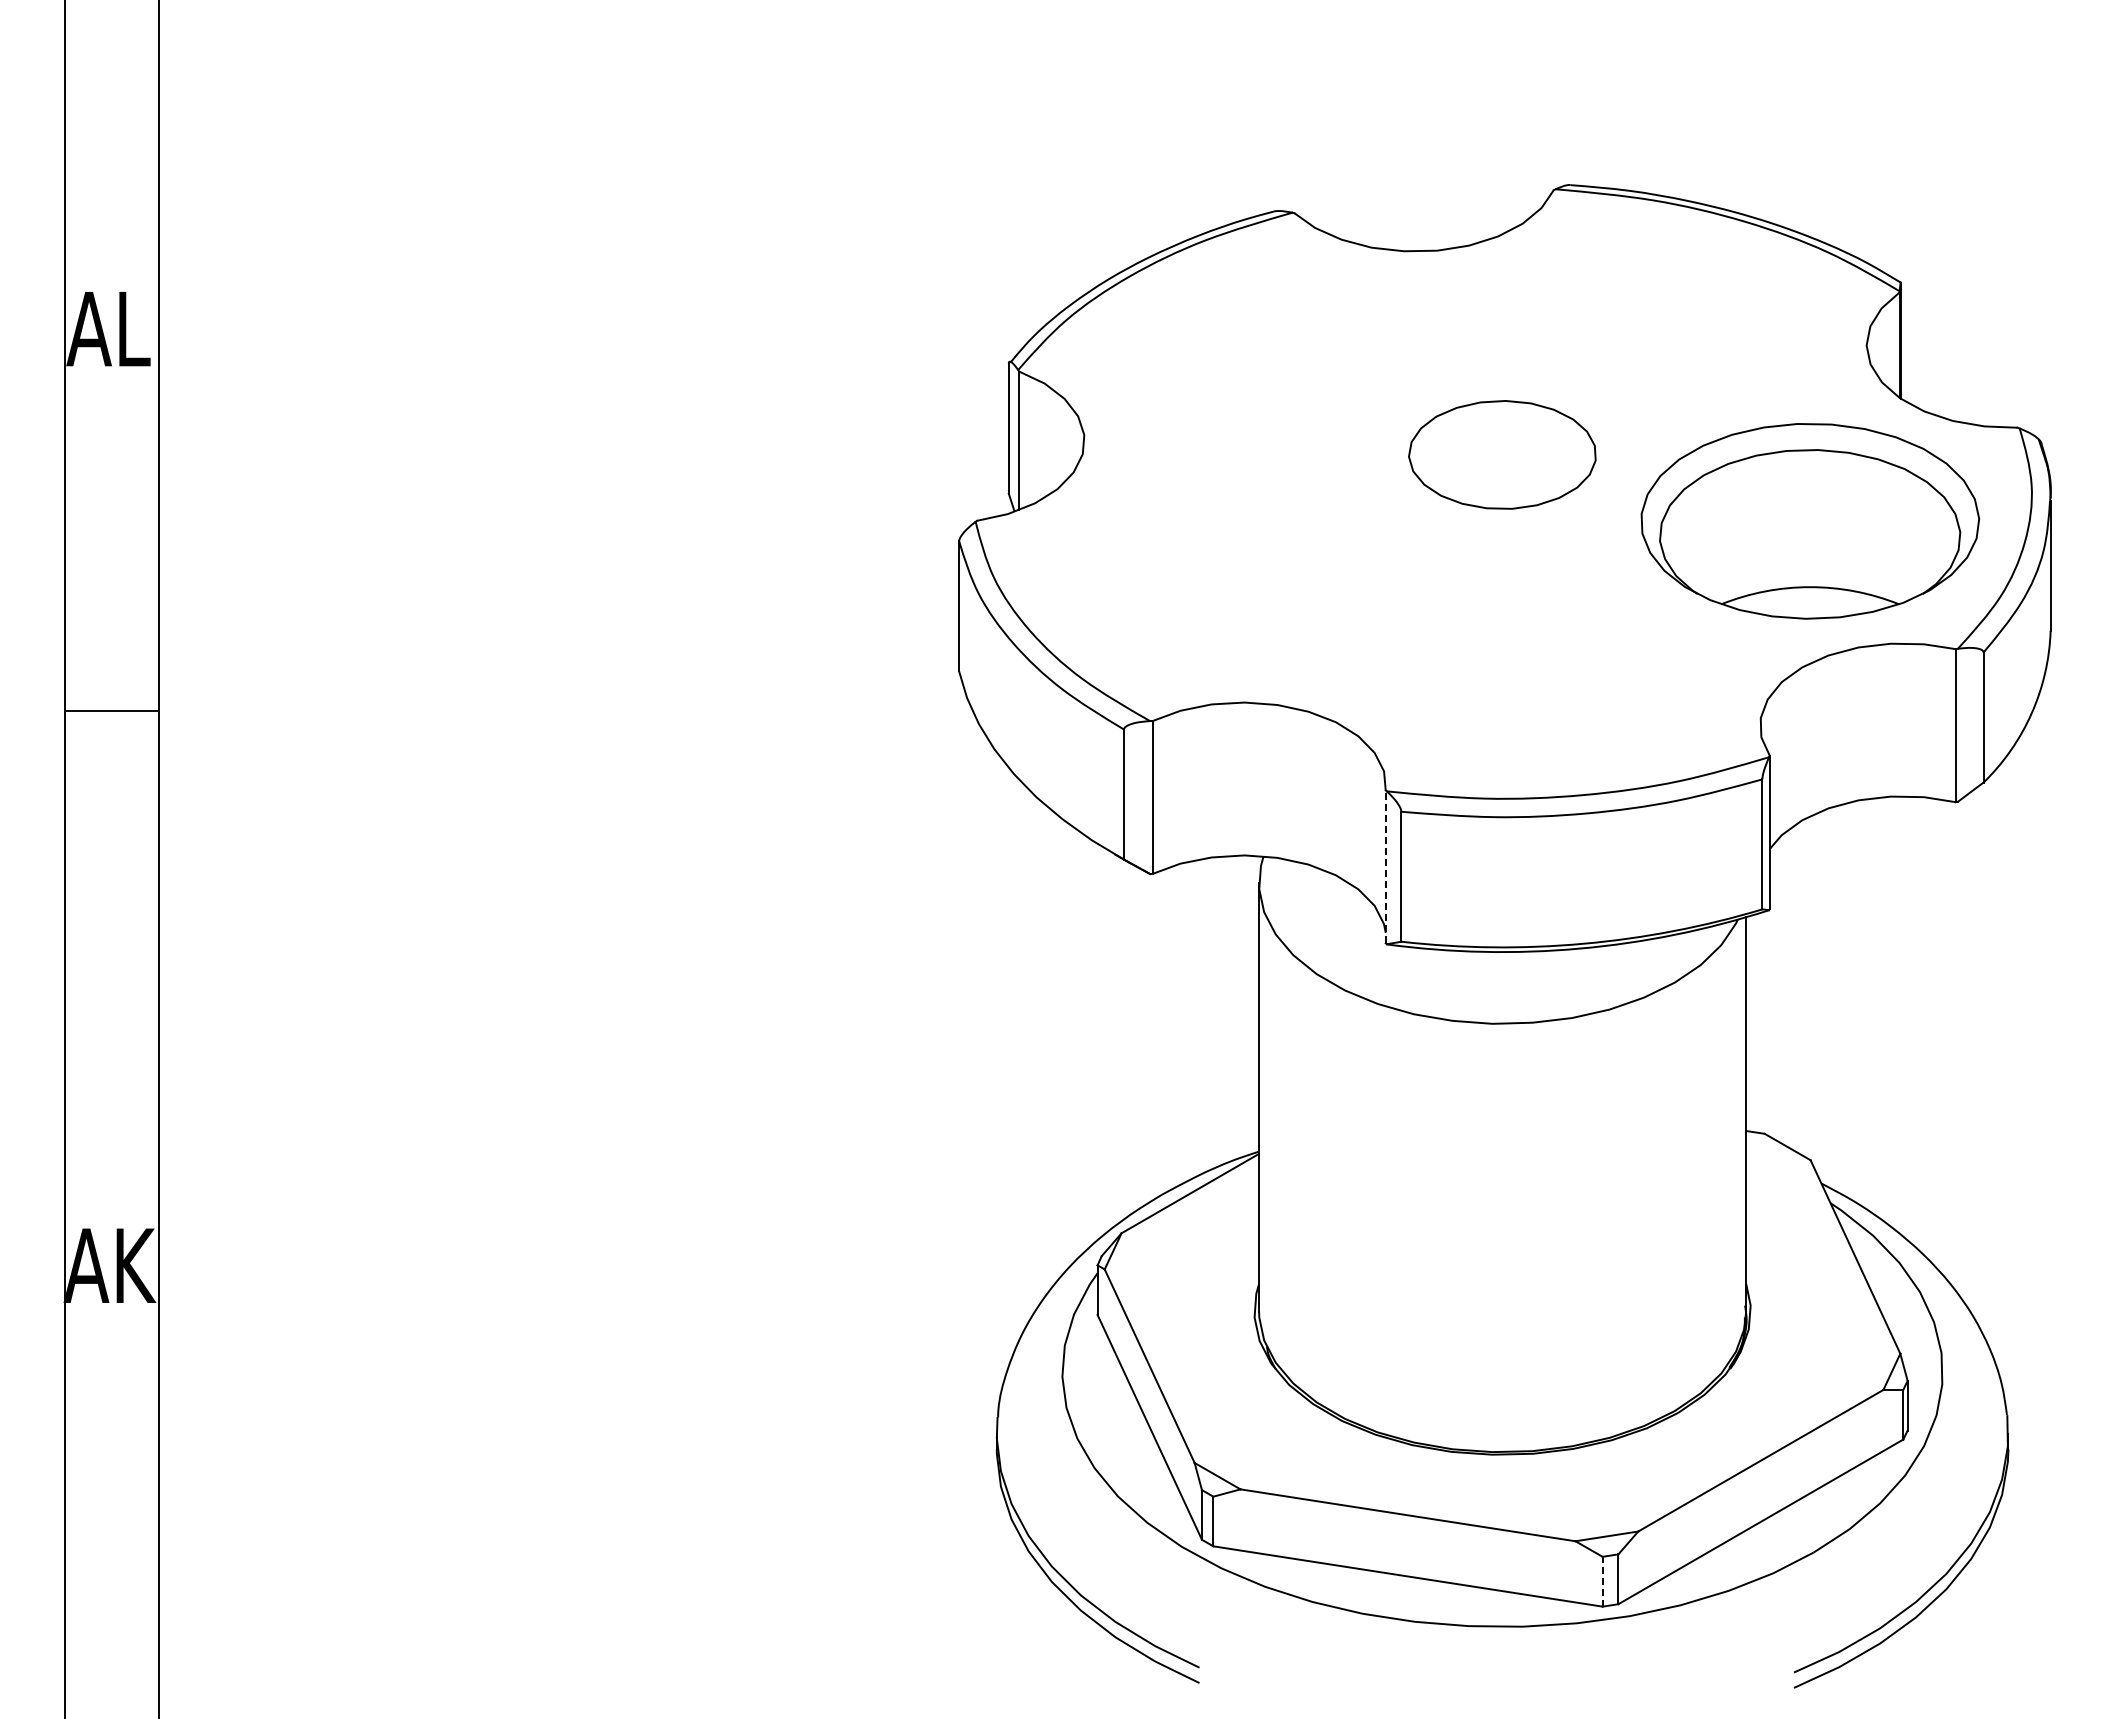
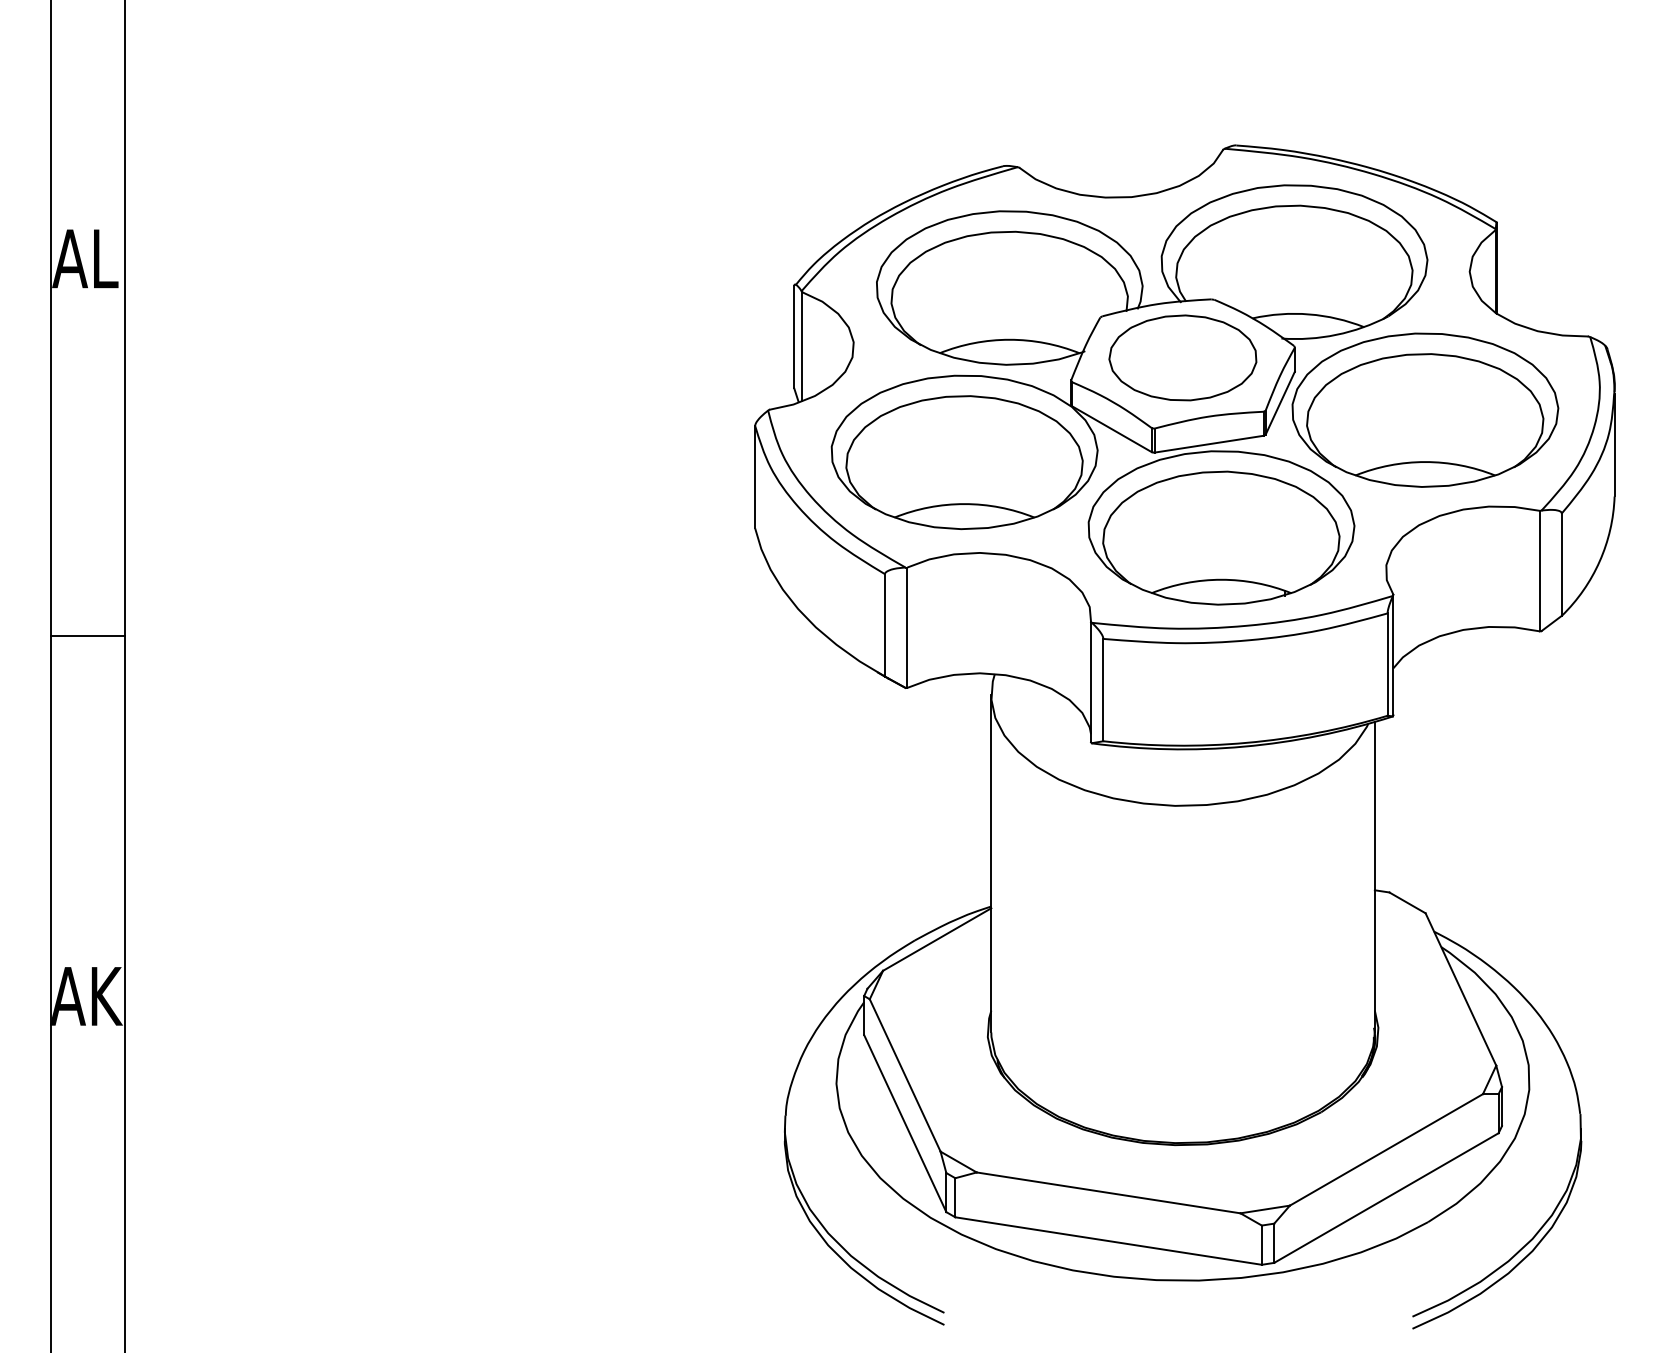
part: (1434, 501) -> (1129, 394), added
line: (112, 711) -> (88, 636), moved
line: (1385, 866) -> (1090, 682), dashed -> solid
line: (1602, 1581) -> (1261, 1245), dashed -> solid

